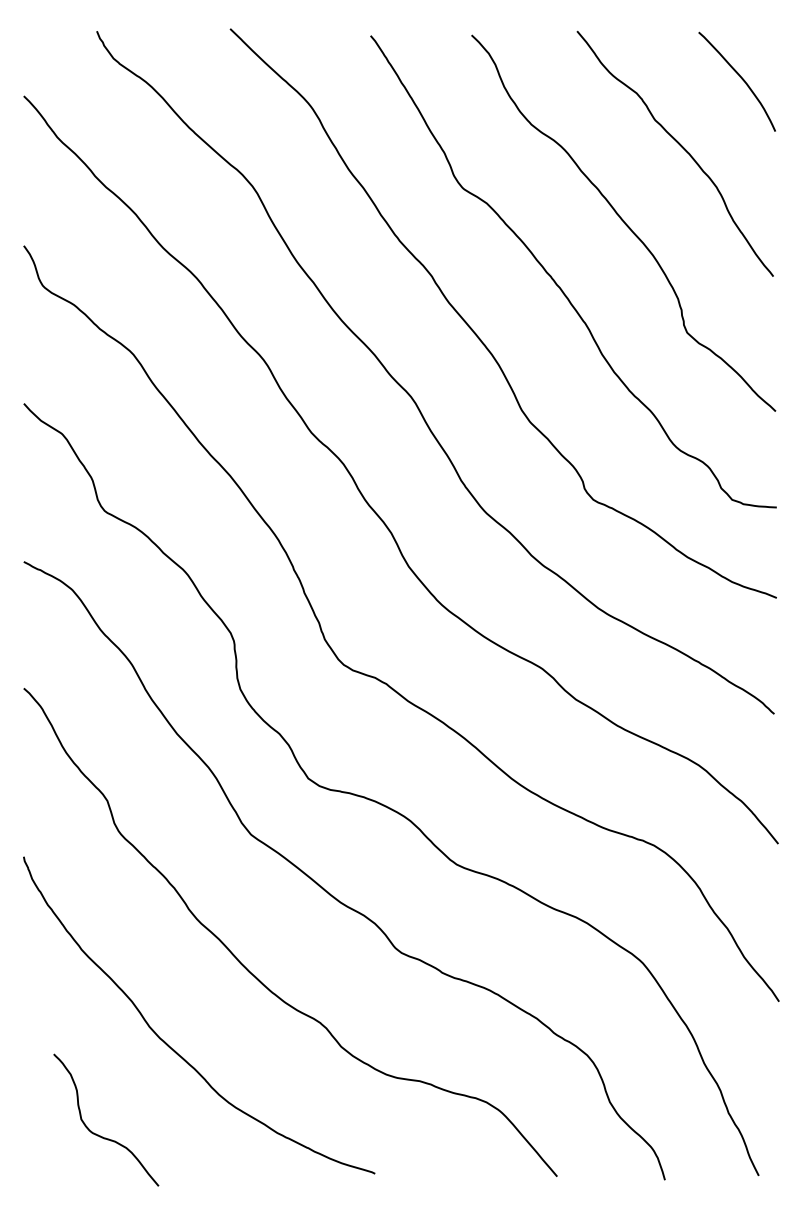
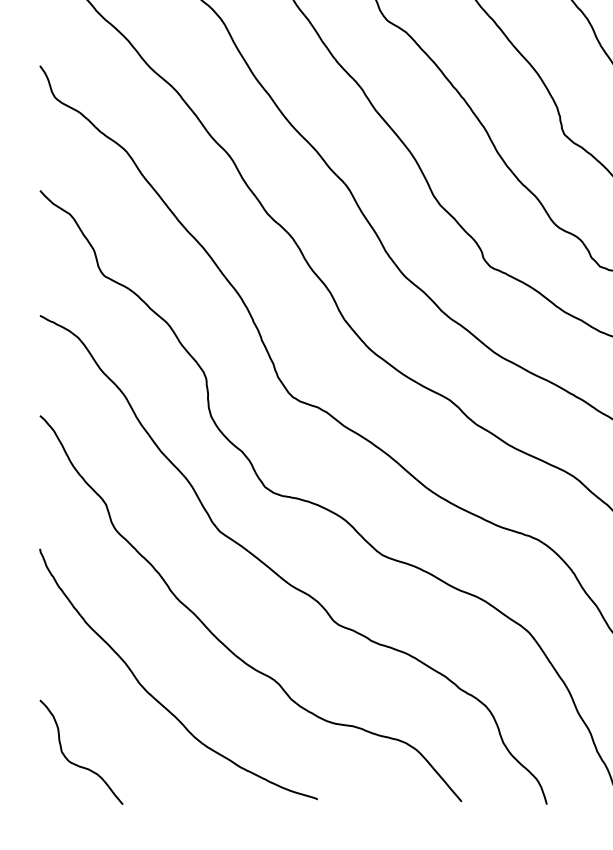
curve: (98, 1134) -> (75, 763), moved

